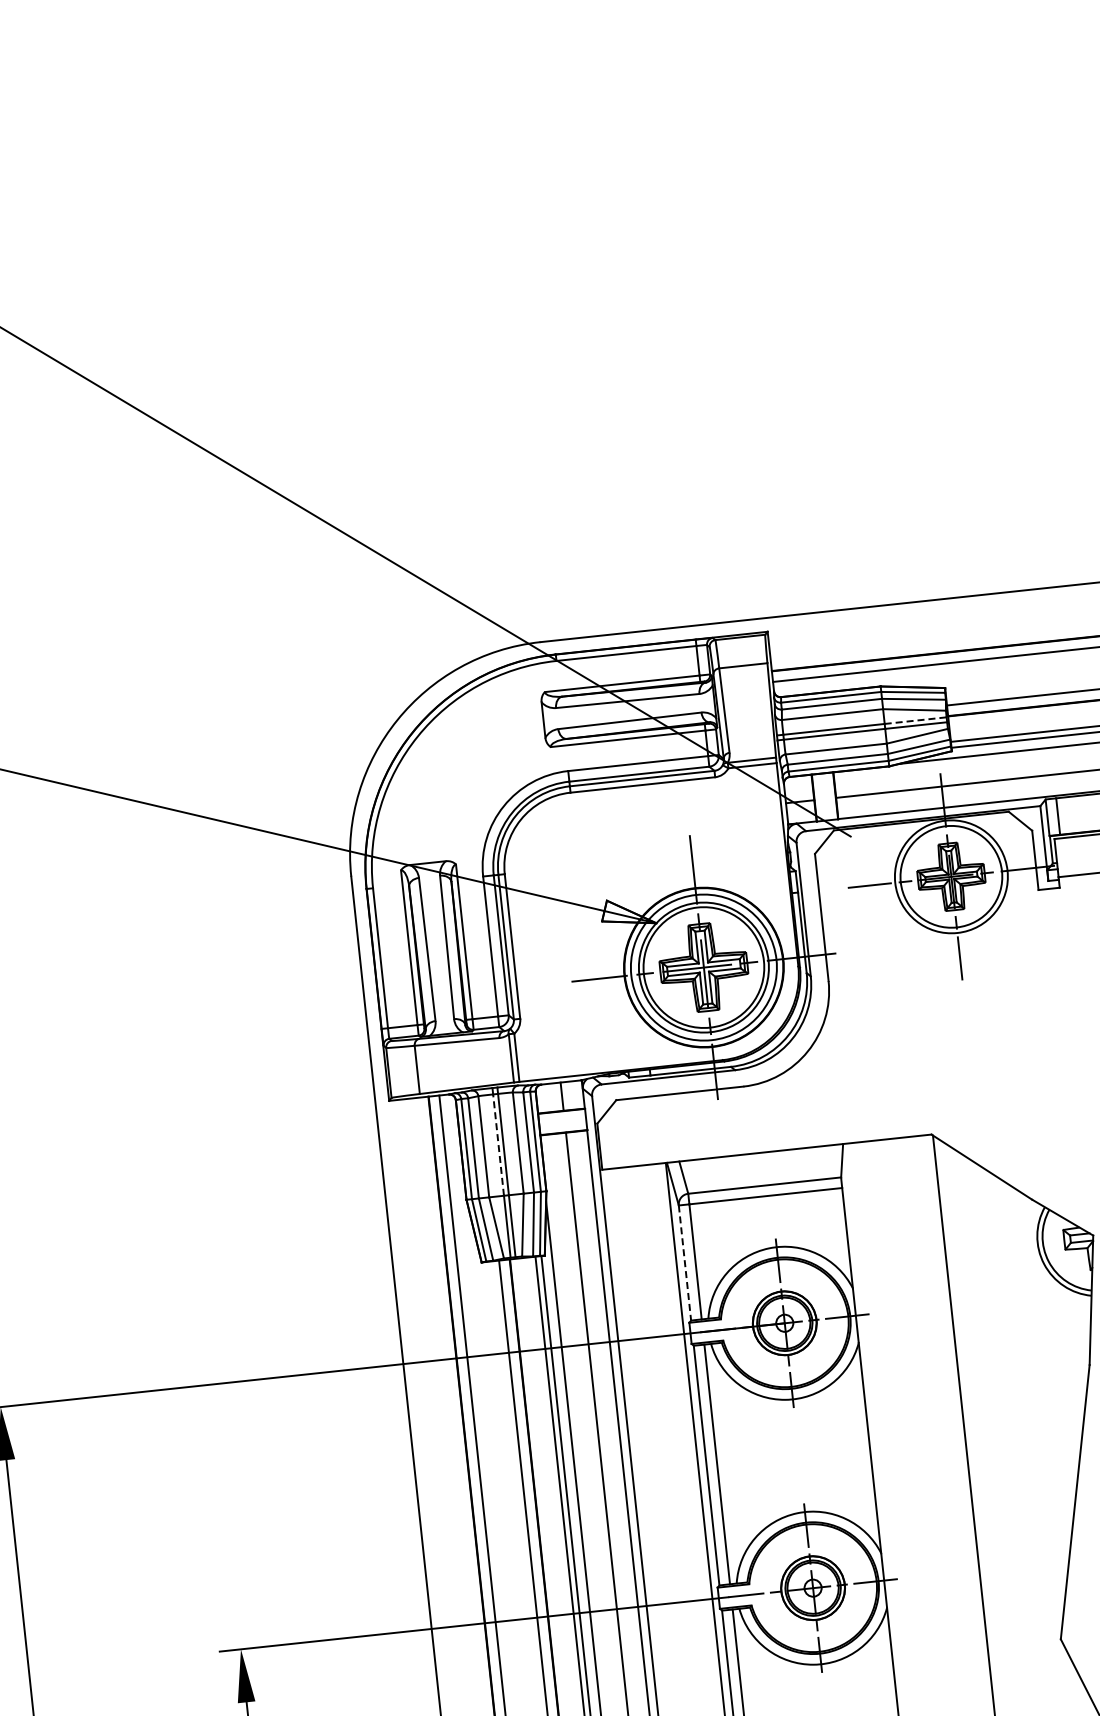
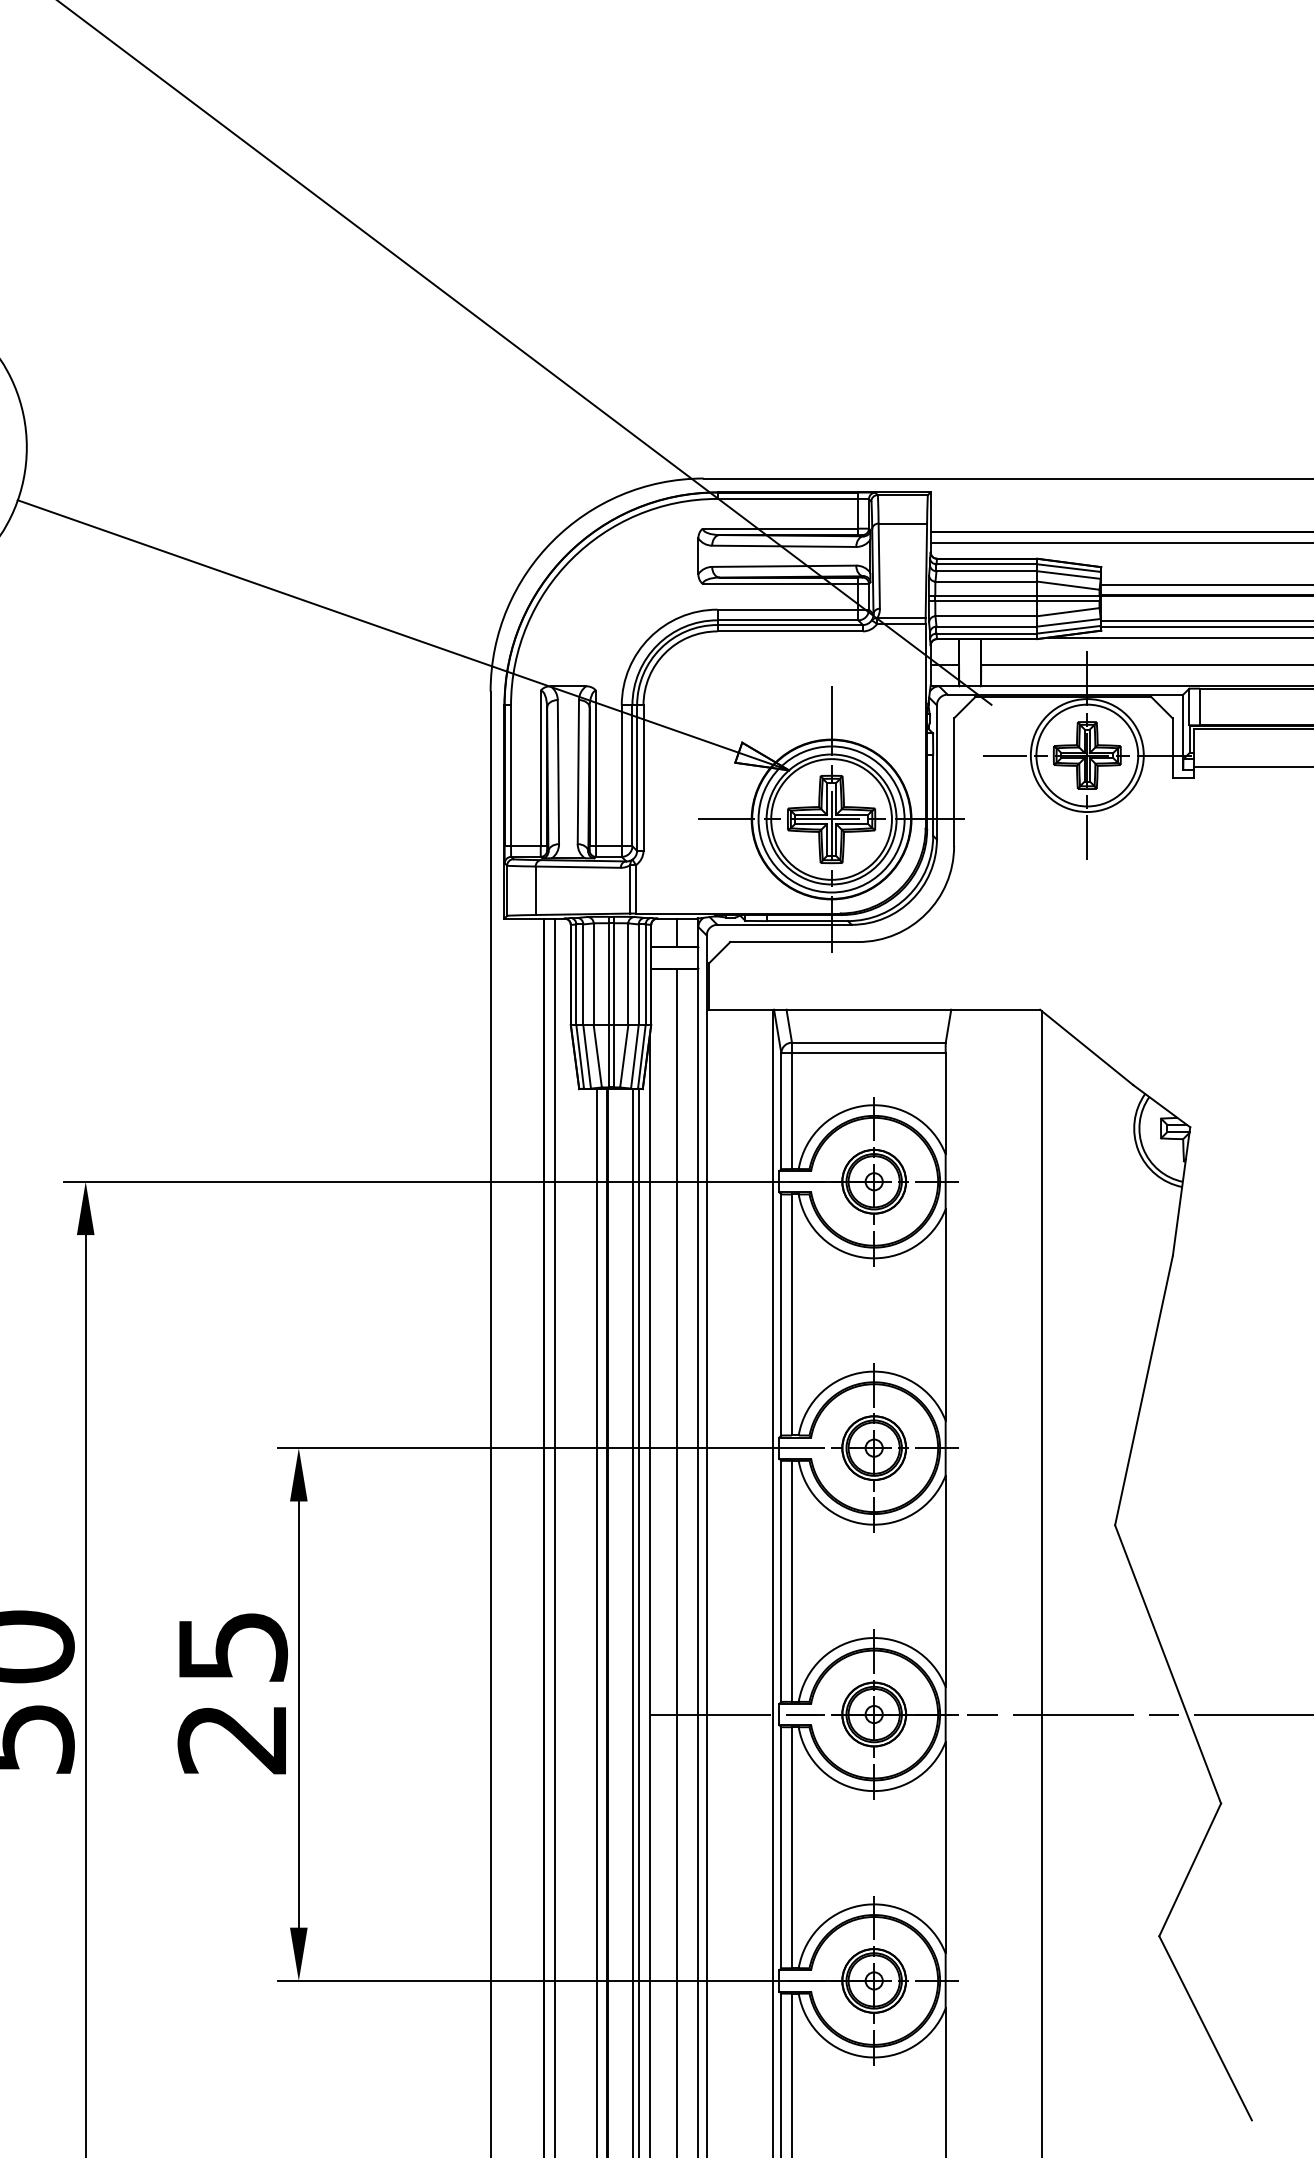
line: (915, 720) -> (1068, 596), dashed -> solid
line: (498, 1145) -> (608, 974), dashed -> solid
line: (685, 1263) -> (781, 1111), dashed -> solid

